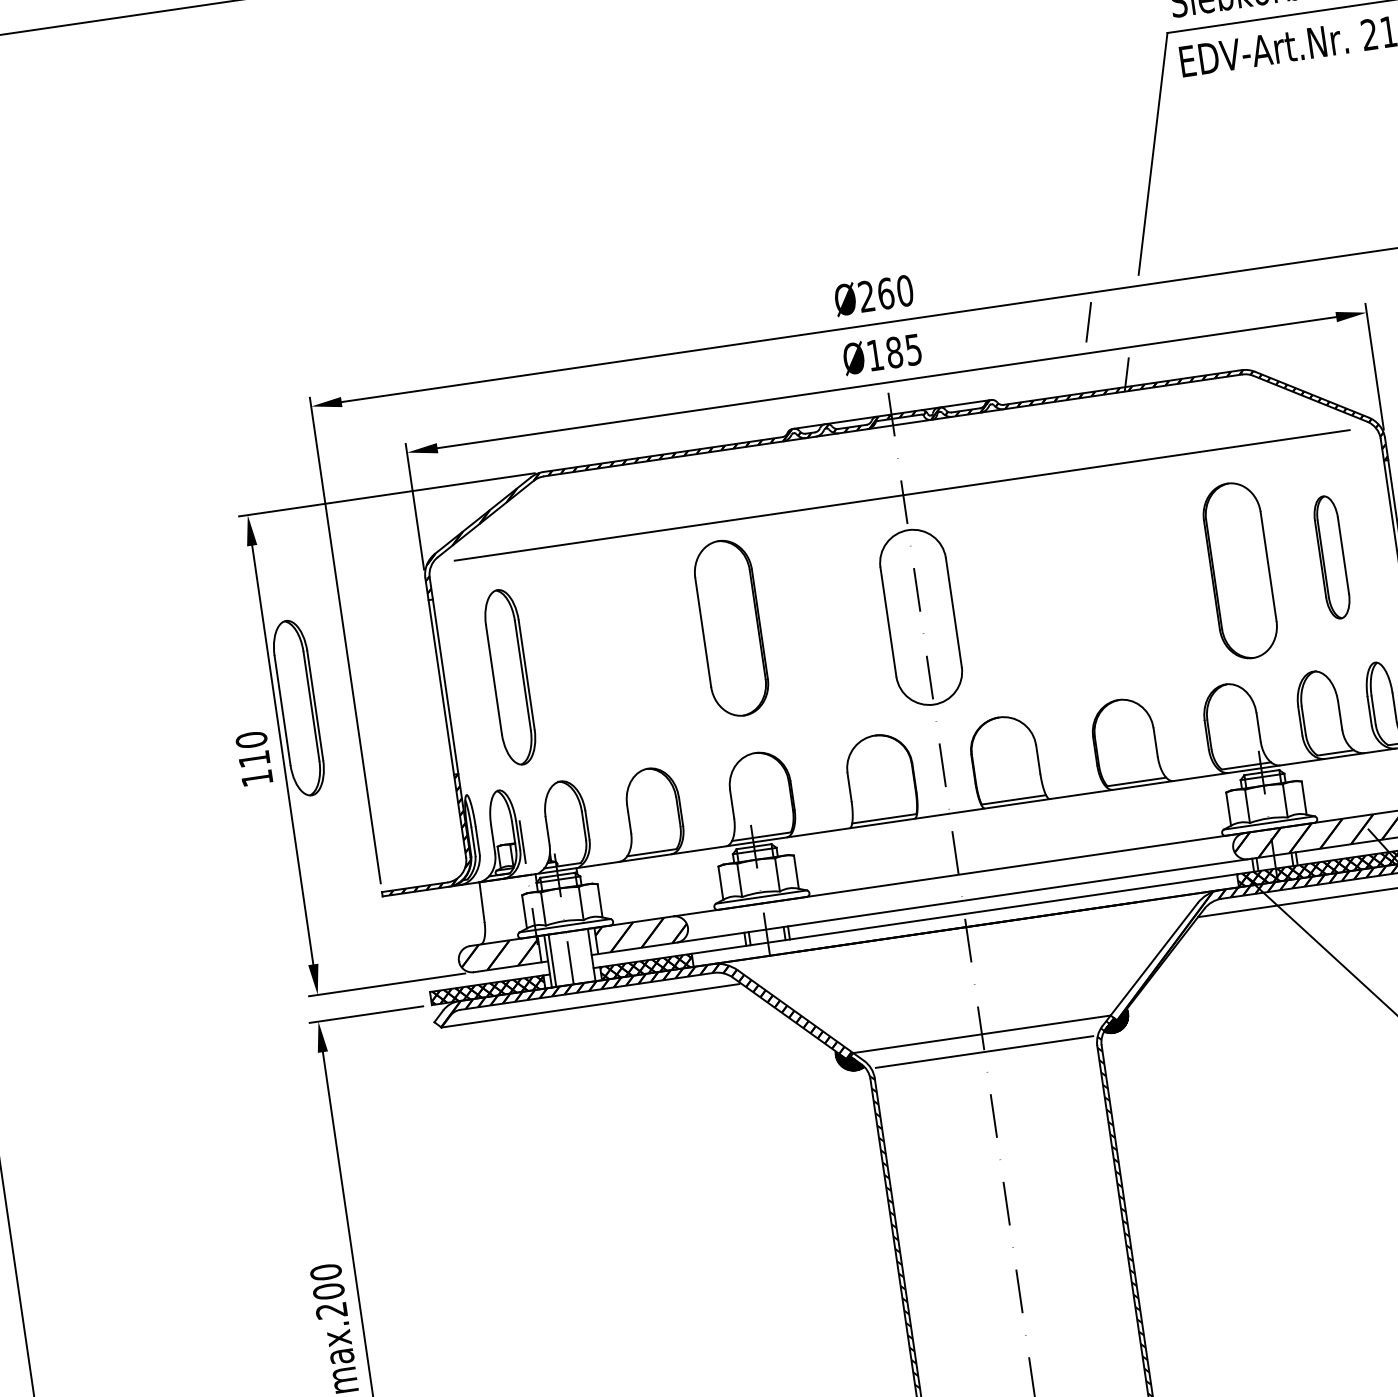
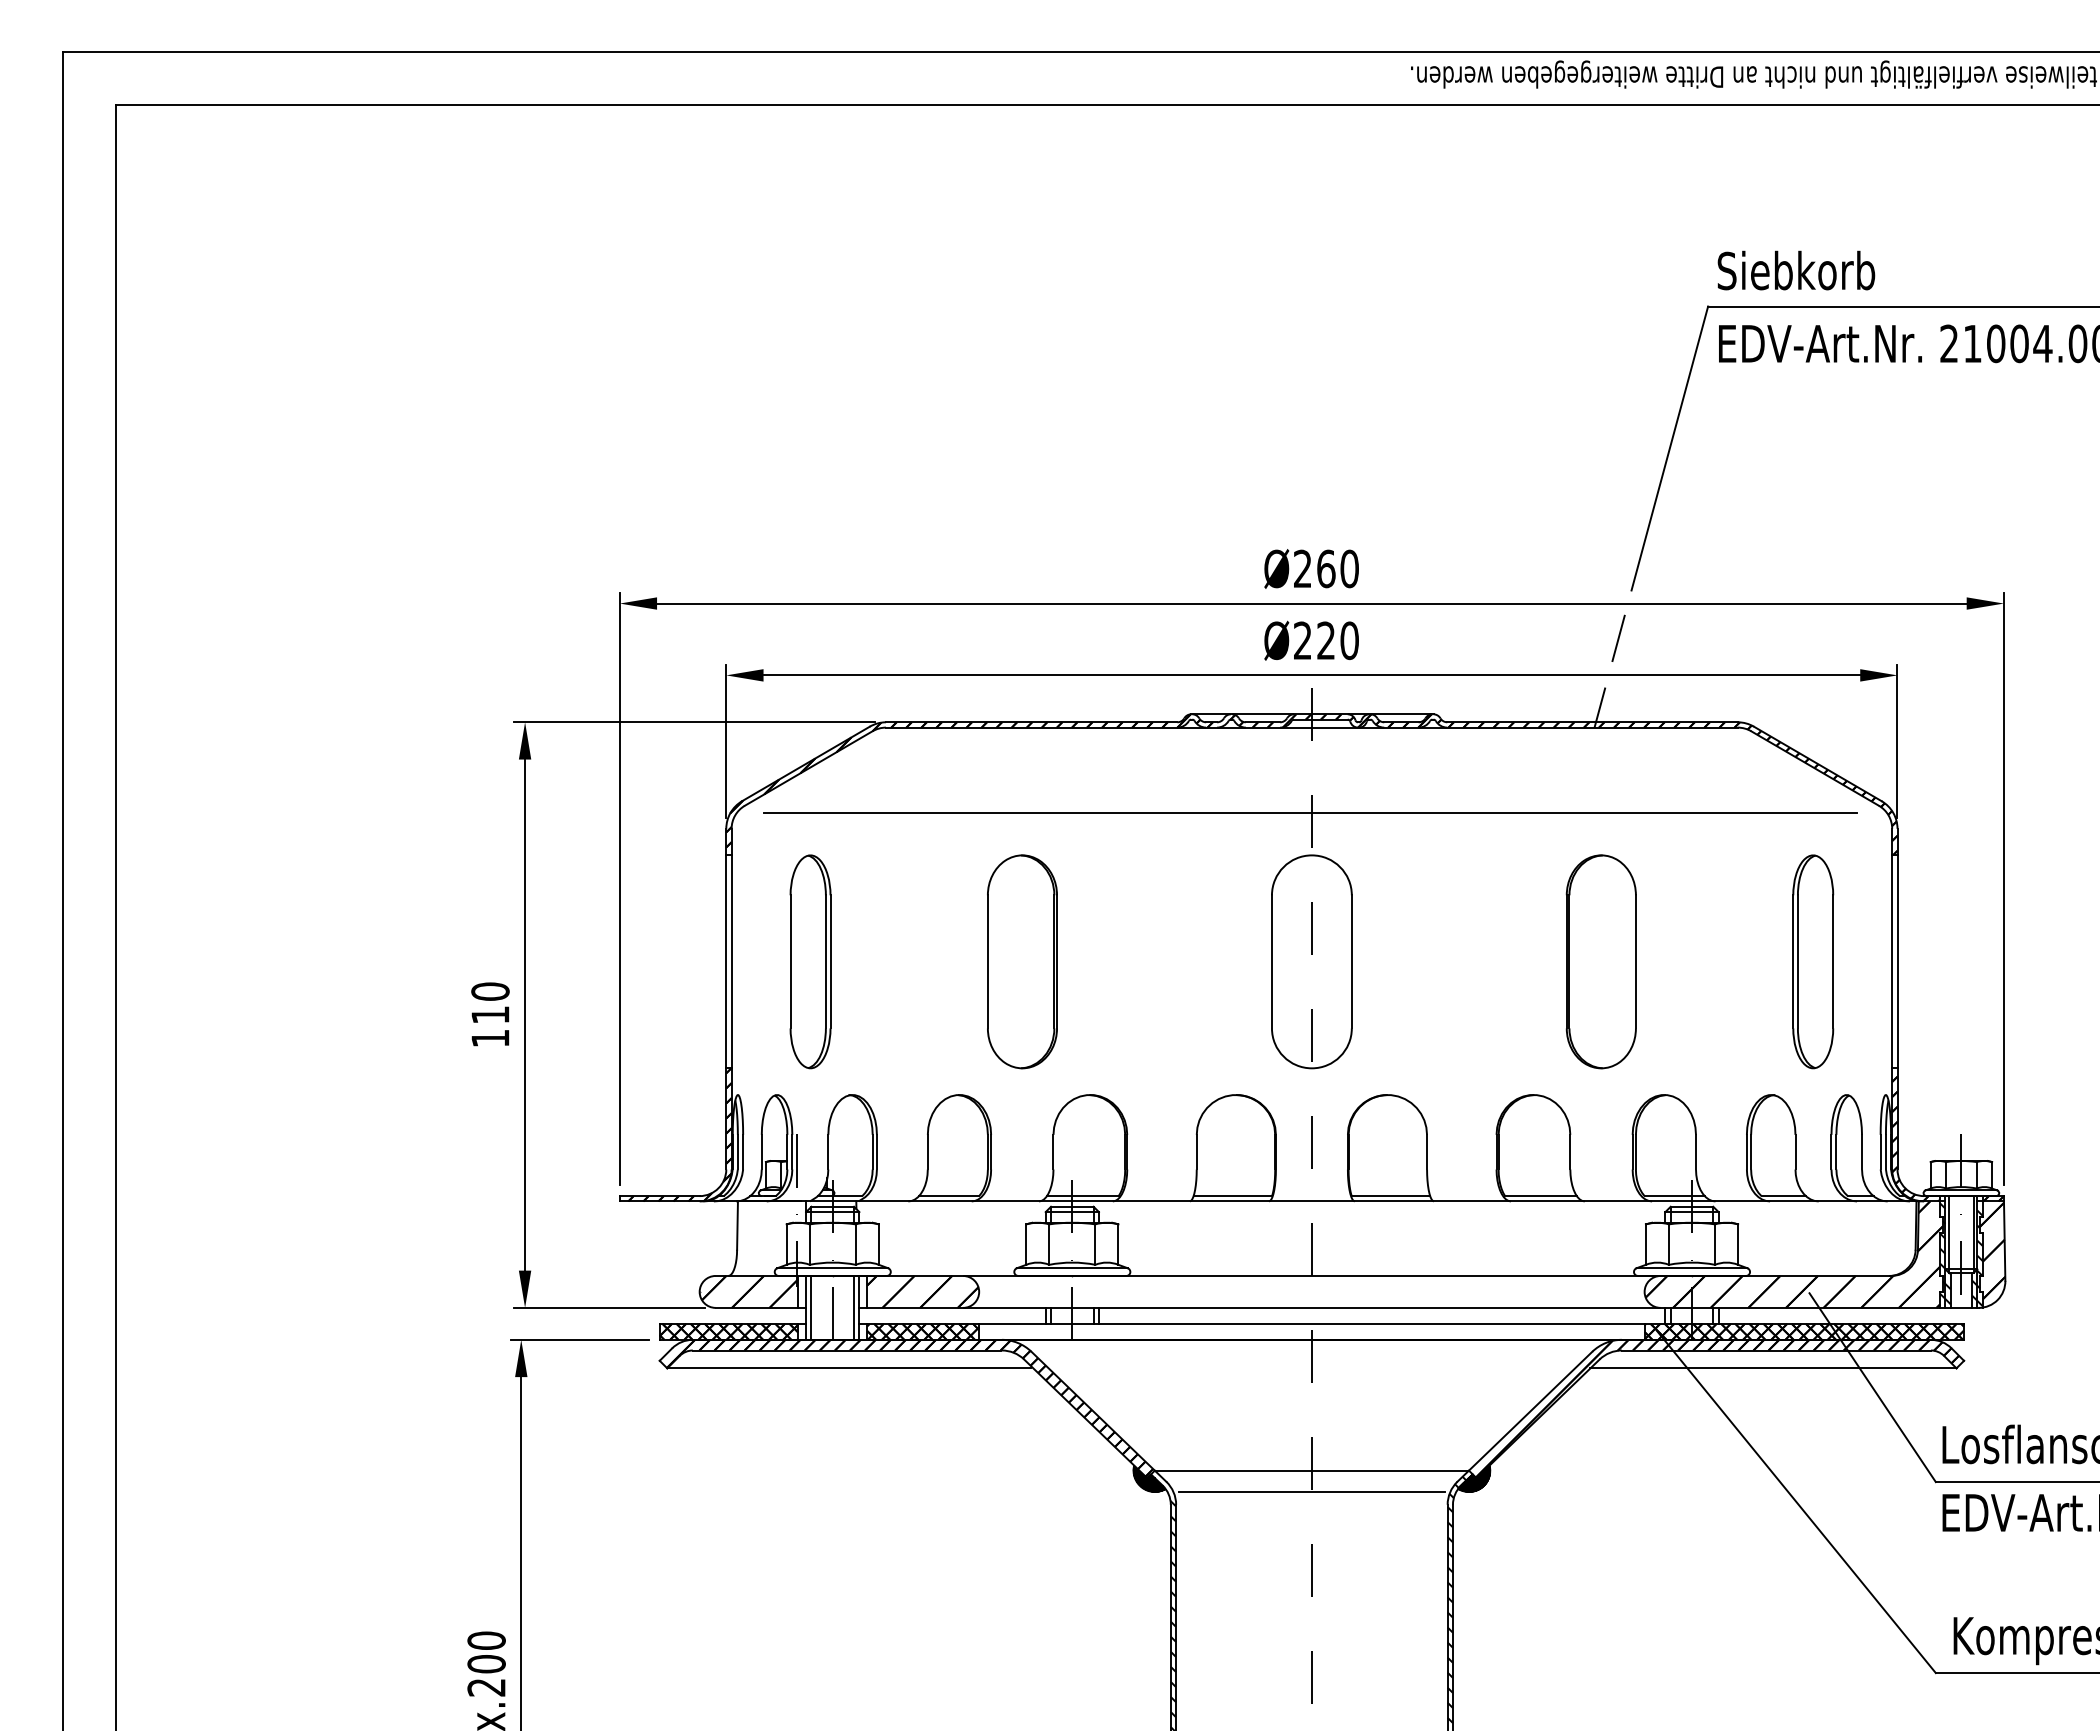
line: (1088, 321) -> (1618, 637), moved
text: (894, 352) -> (1326, 640), Ø185 -> Ø220
part: (1332, 557) -> (1813, 961), size x1.43
part: (1239, 570) -> (1600, 961), moved
part: (731, 628) -> (1022, 961), moved
part: (298, 707) -> (552, 961), removed
line: (587, 955) -> (854, 1307), added

